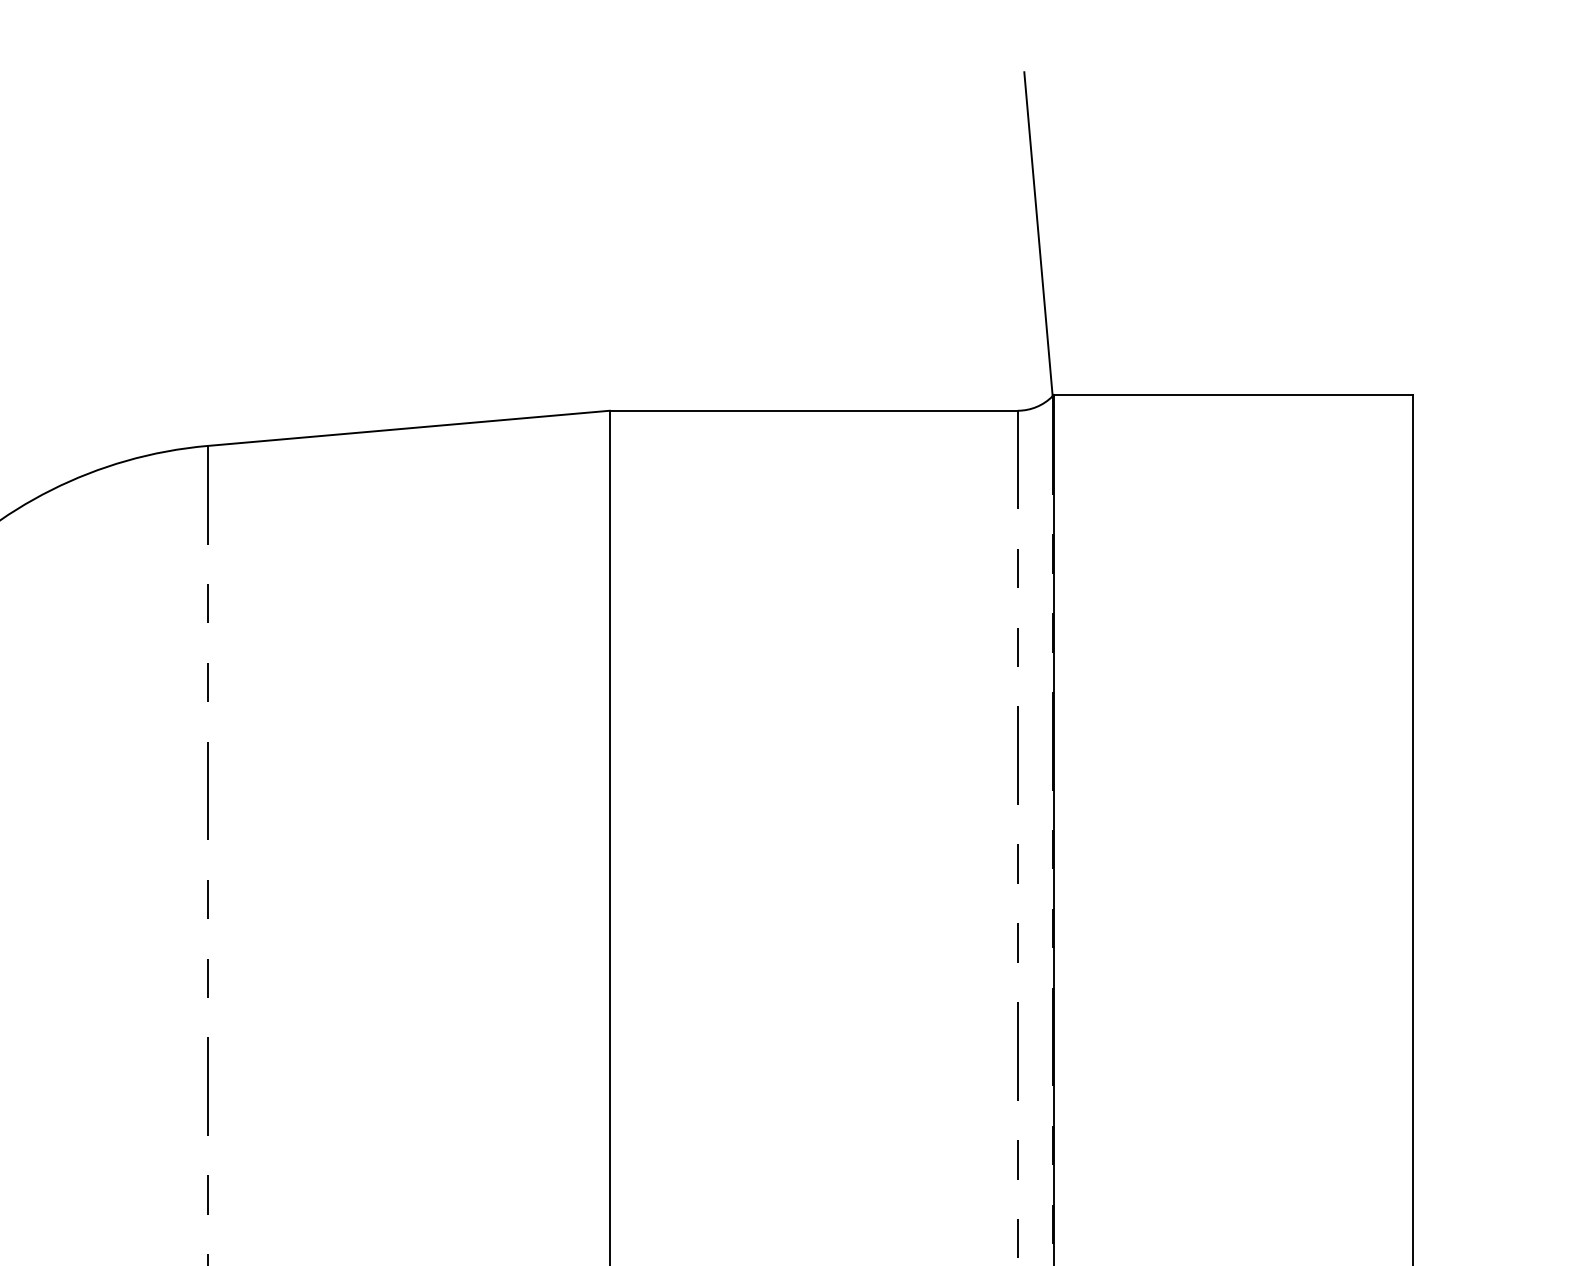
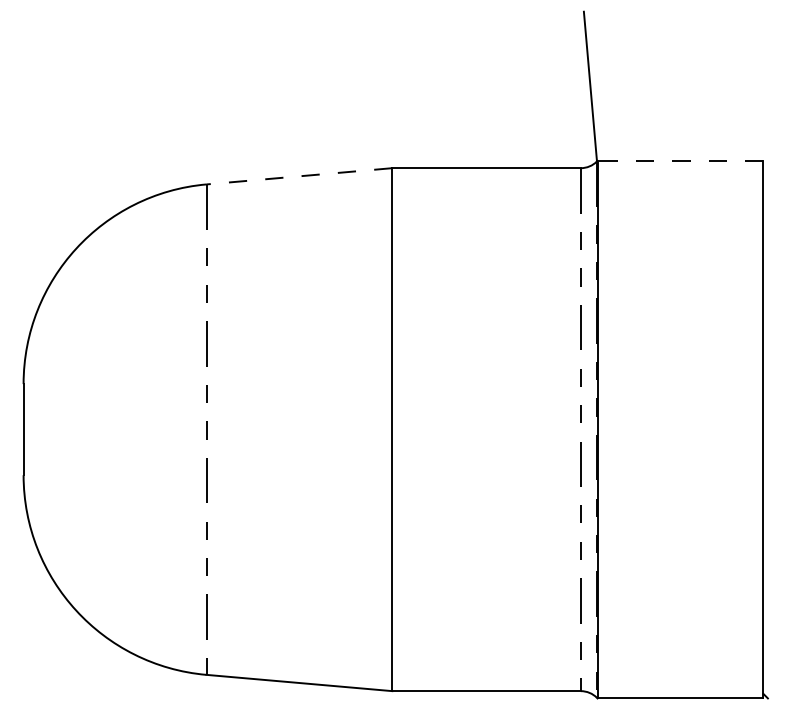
line: (1233, 394) -> (680, 160), solid -> dashed
line: (406, 428) -> (298, 176), solid -> dashed

